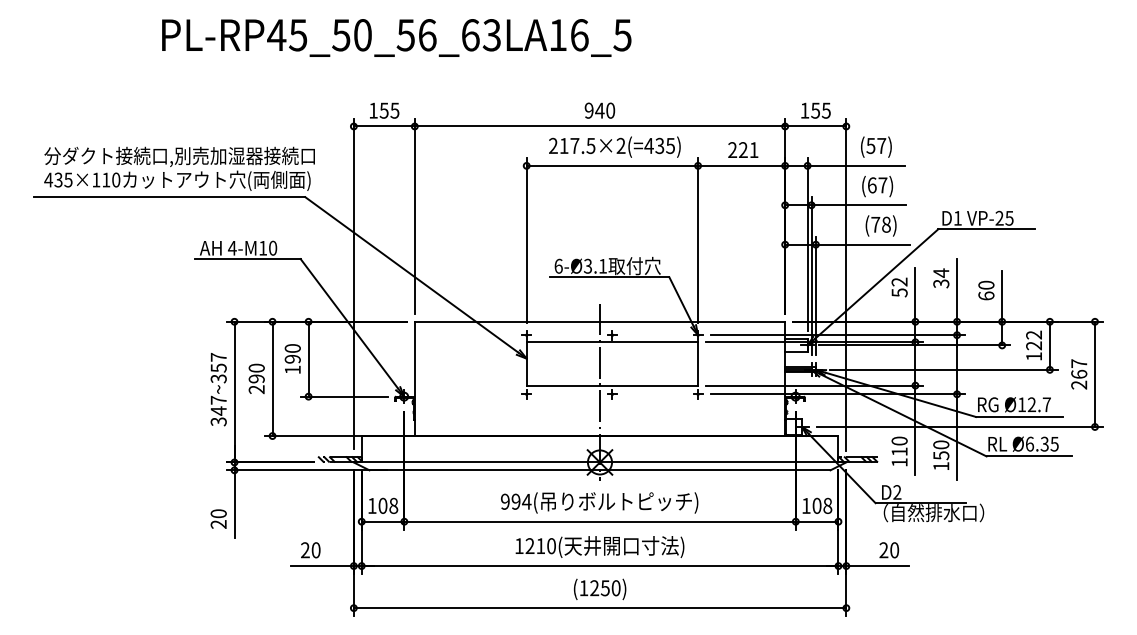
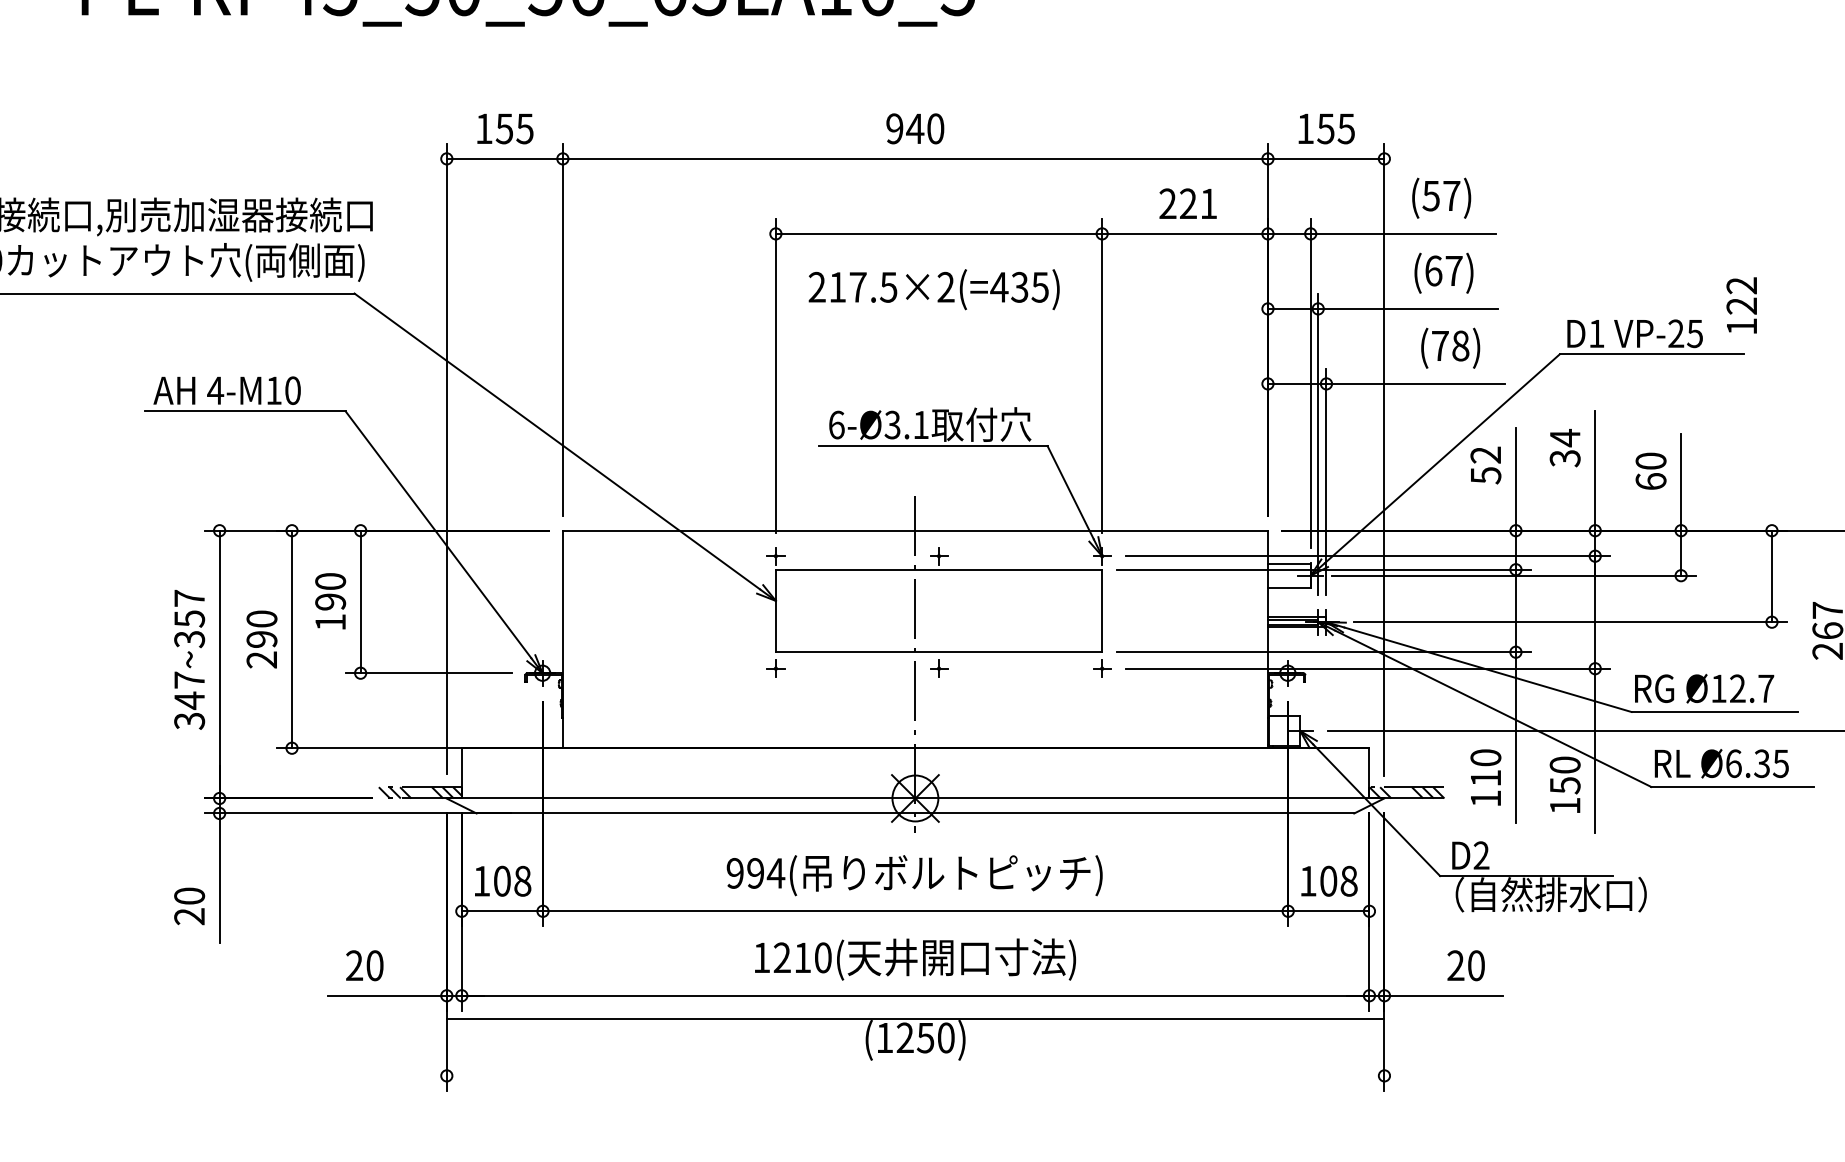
text: (614, 146) -> (933, 288), moved
text: (1033, 345) -> (1740, 305), moved
line: (599, 608) -> (914, 1019), moved

